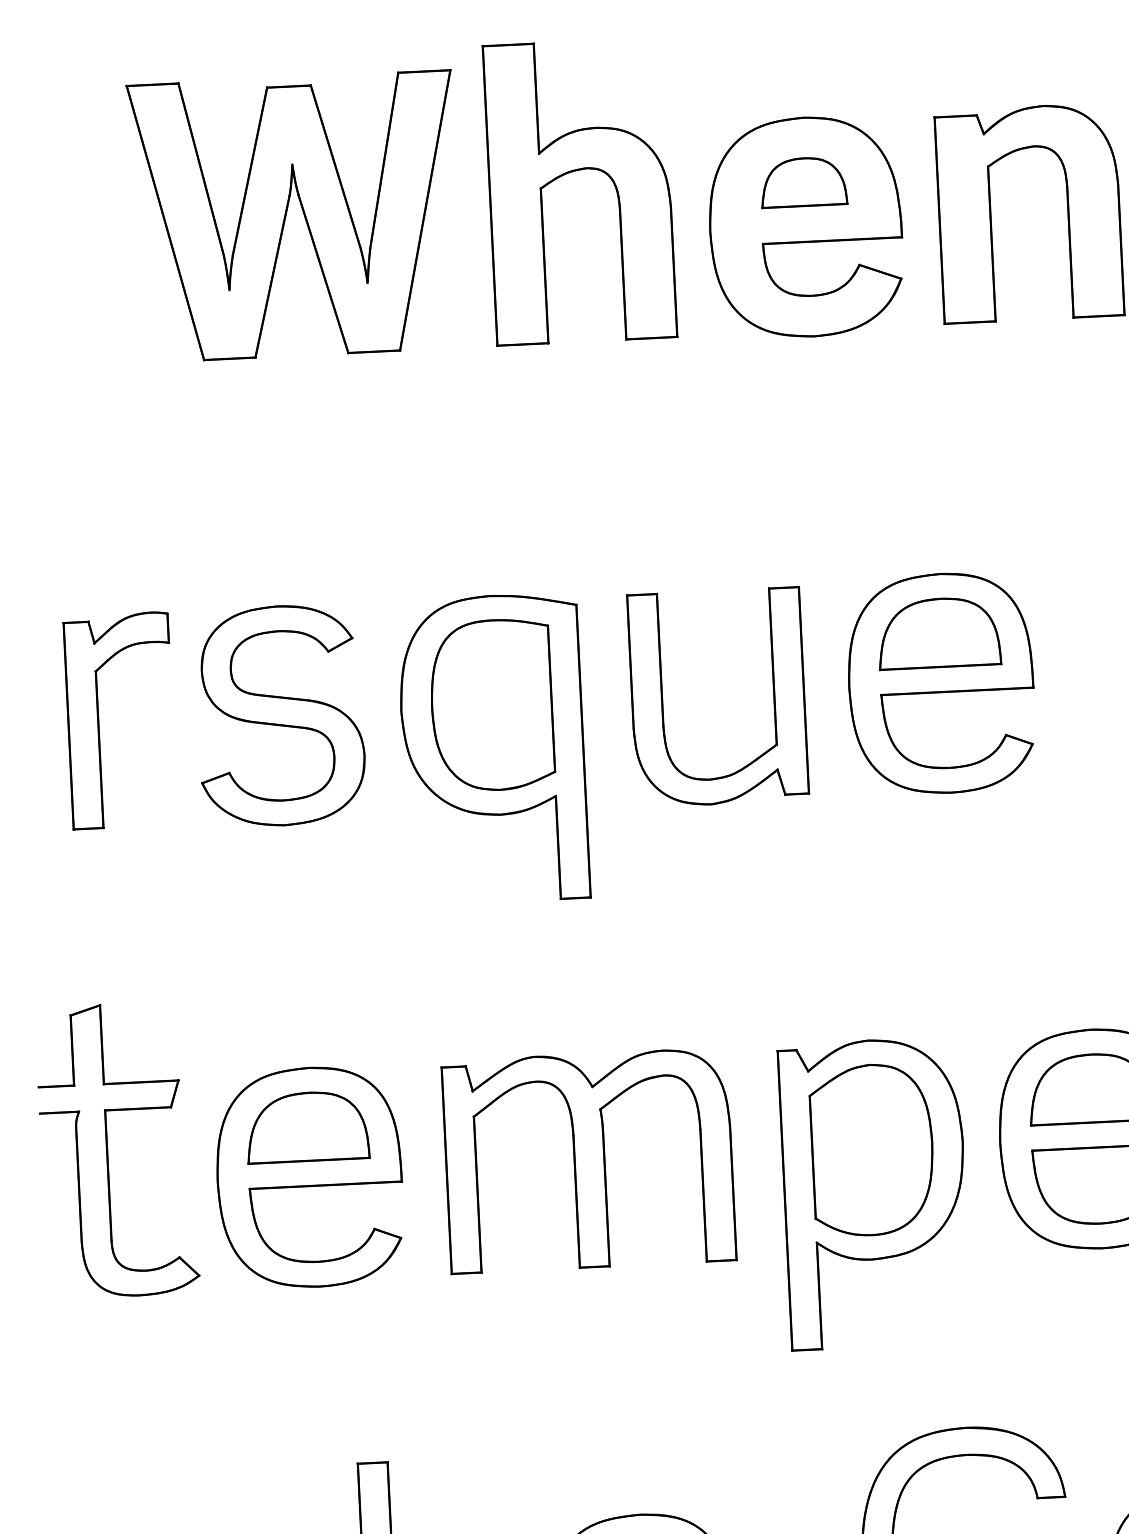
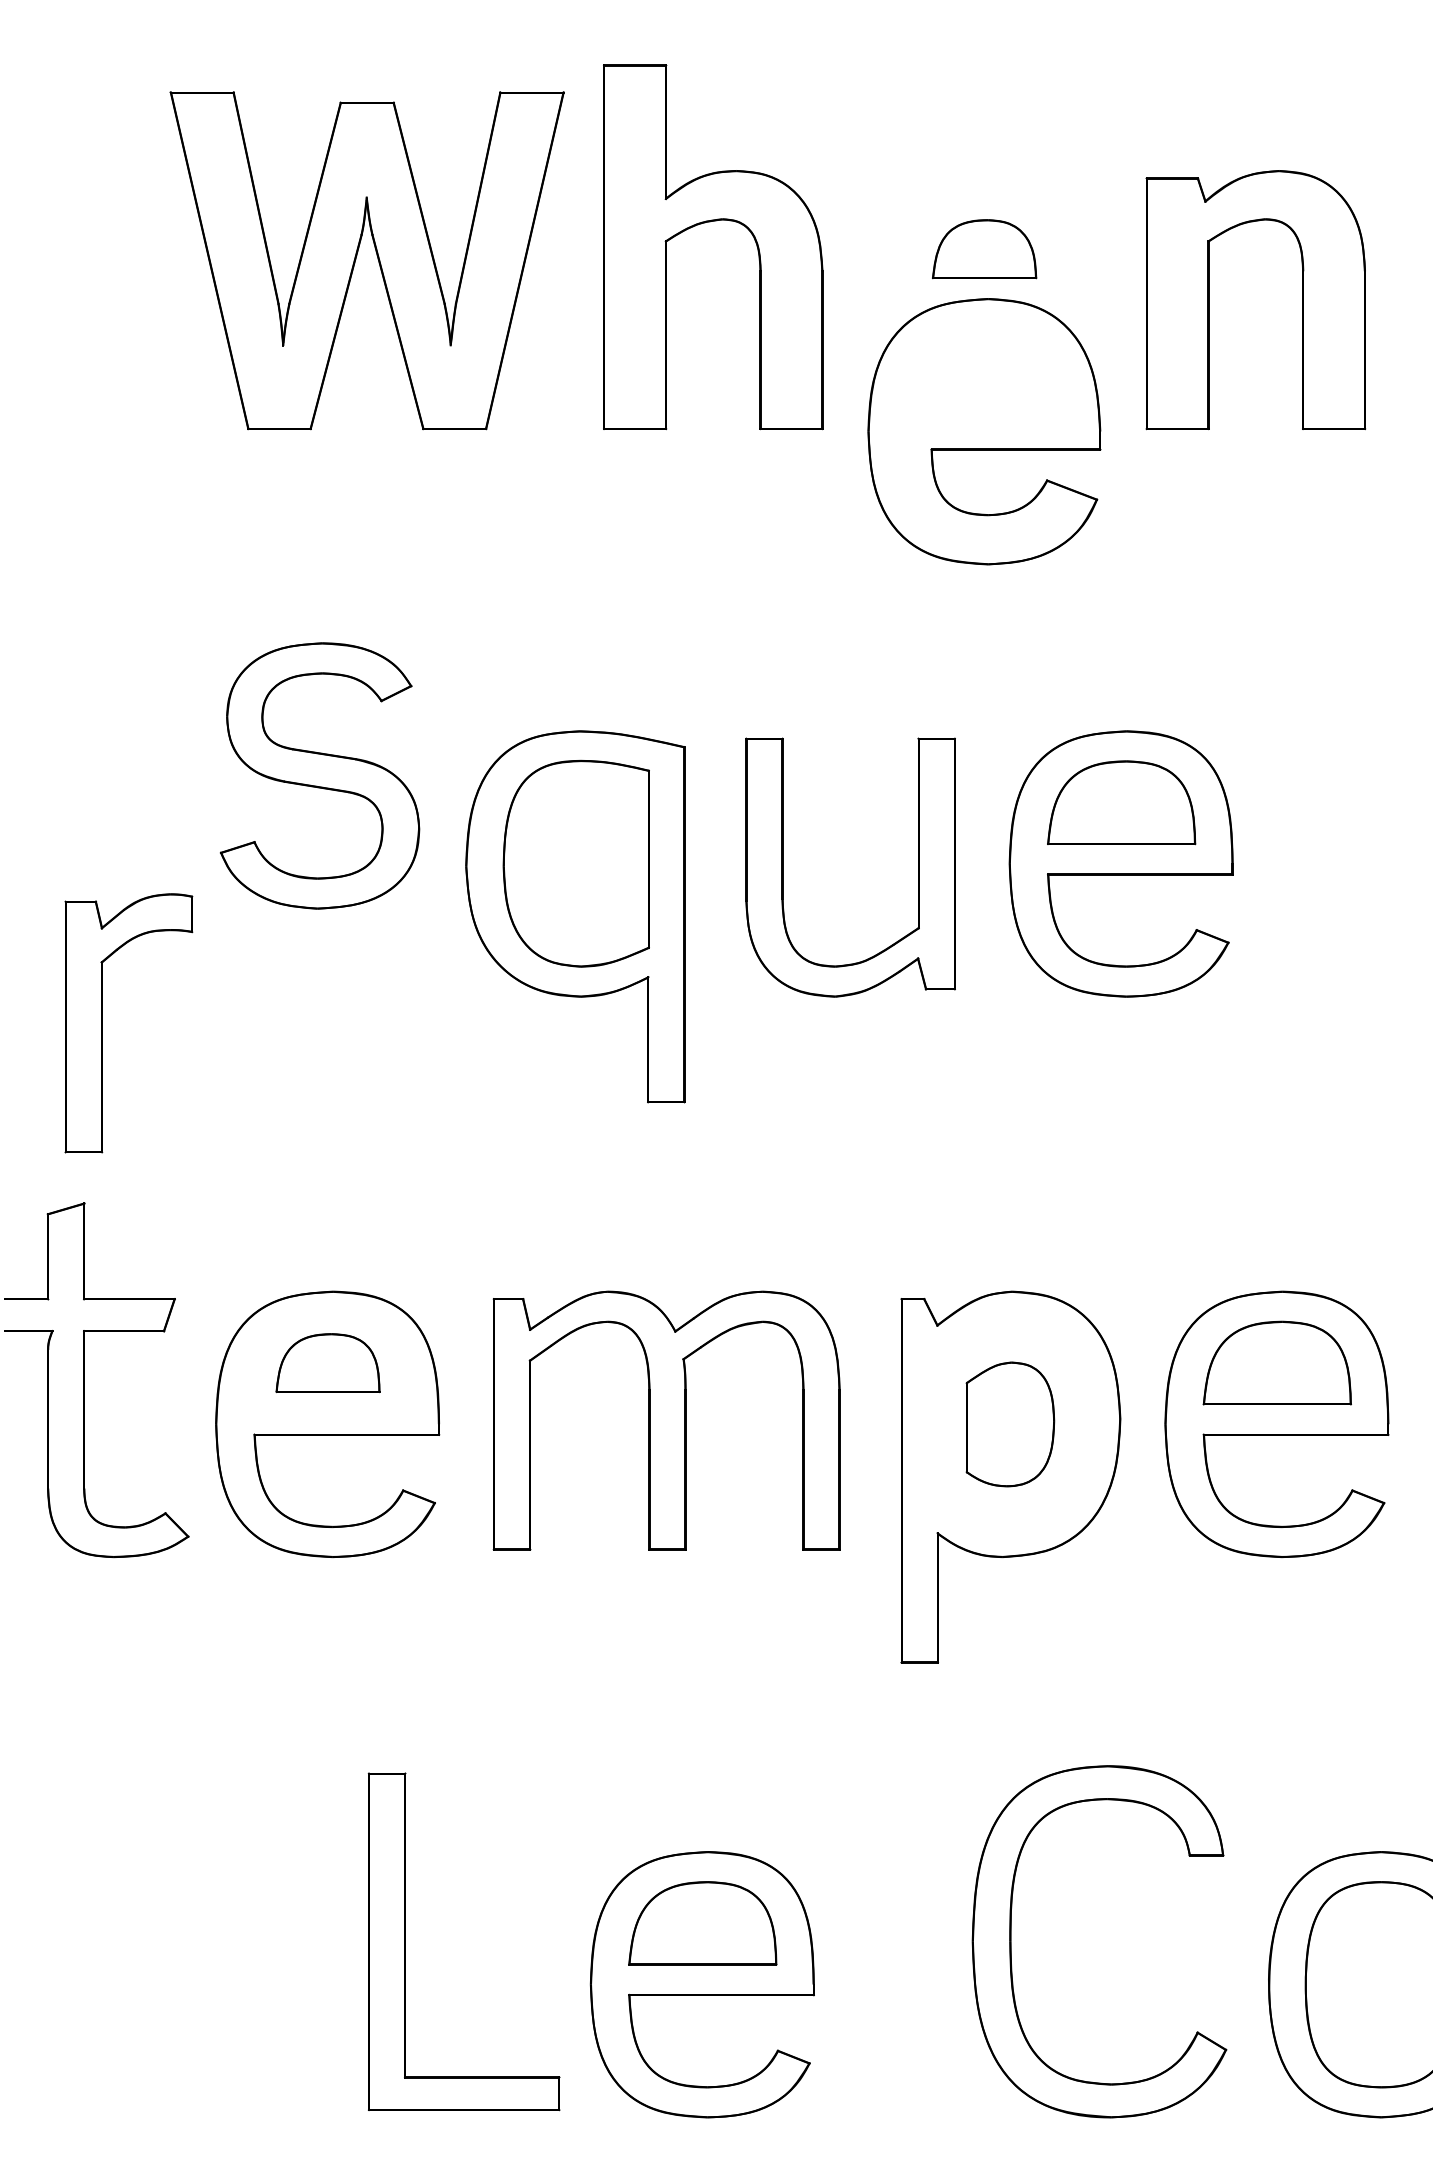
part: (805, 227) -> (984, 431), moved
part: (281, 715) -> (320, 775), moved
part: (98, 721) -> (102, 1023), moved
part: (306, 1126) -> (327, 1362), size x0.7
part: (872, 1150) -> (1010, 1424), size x0.6

